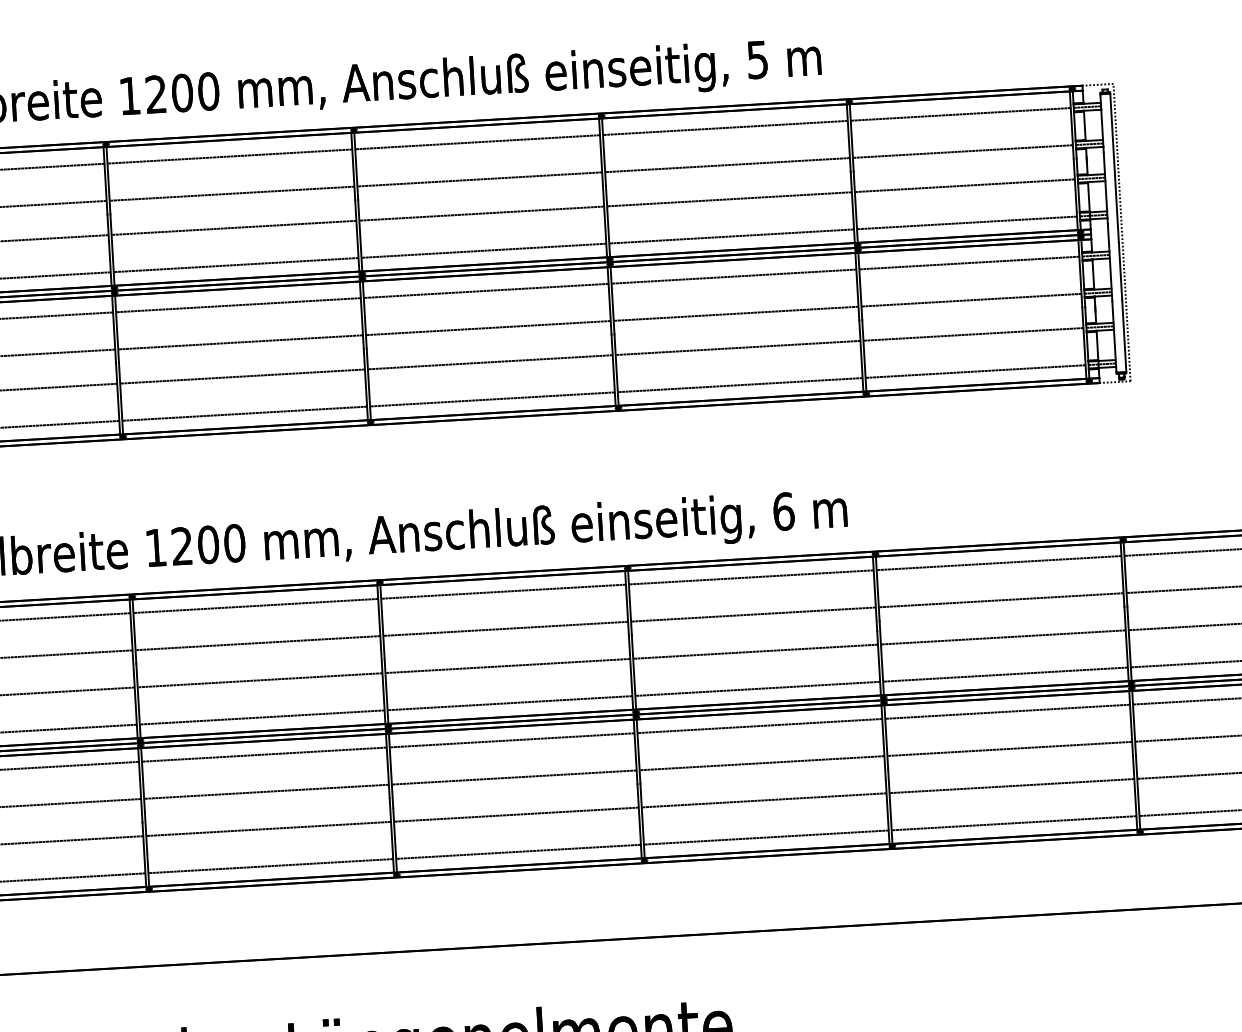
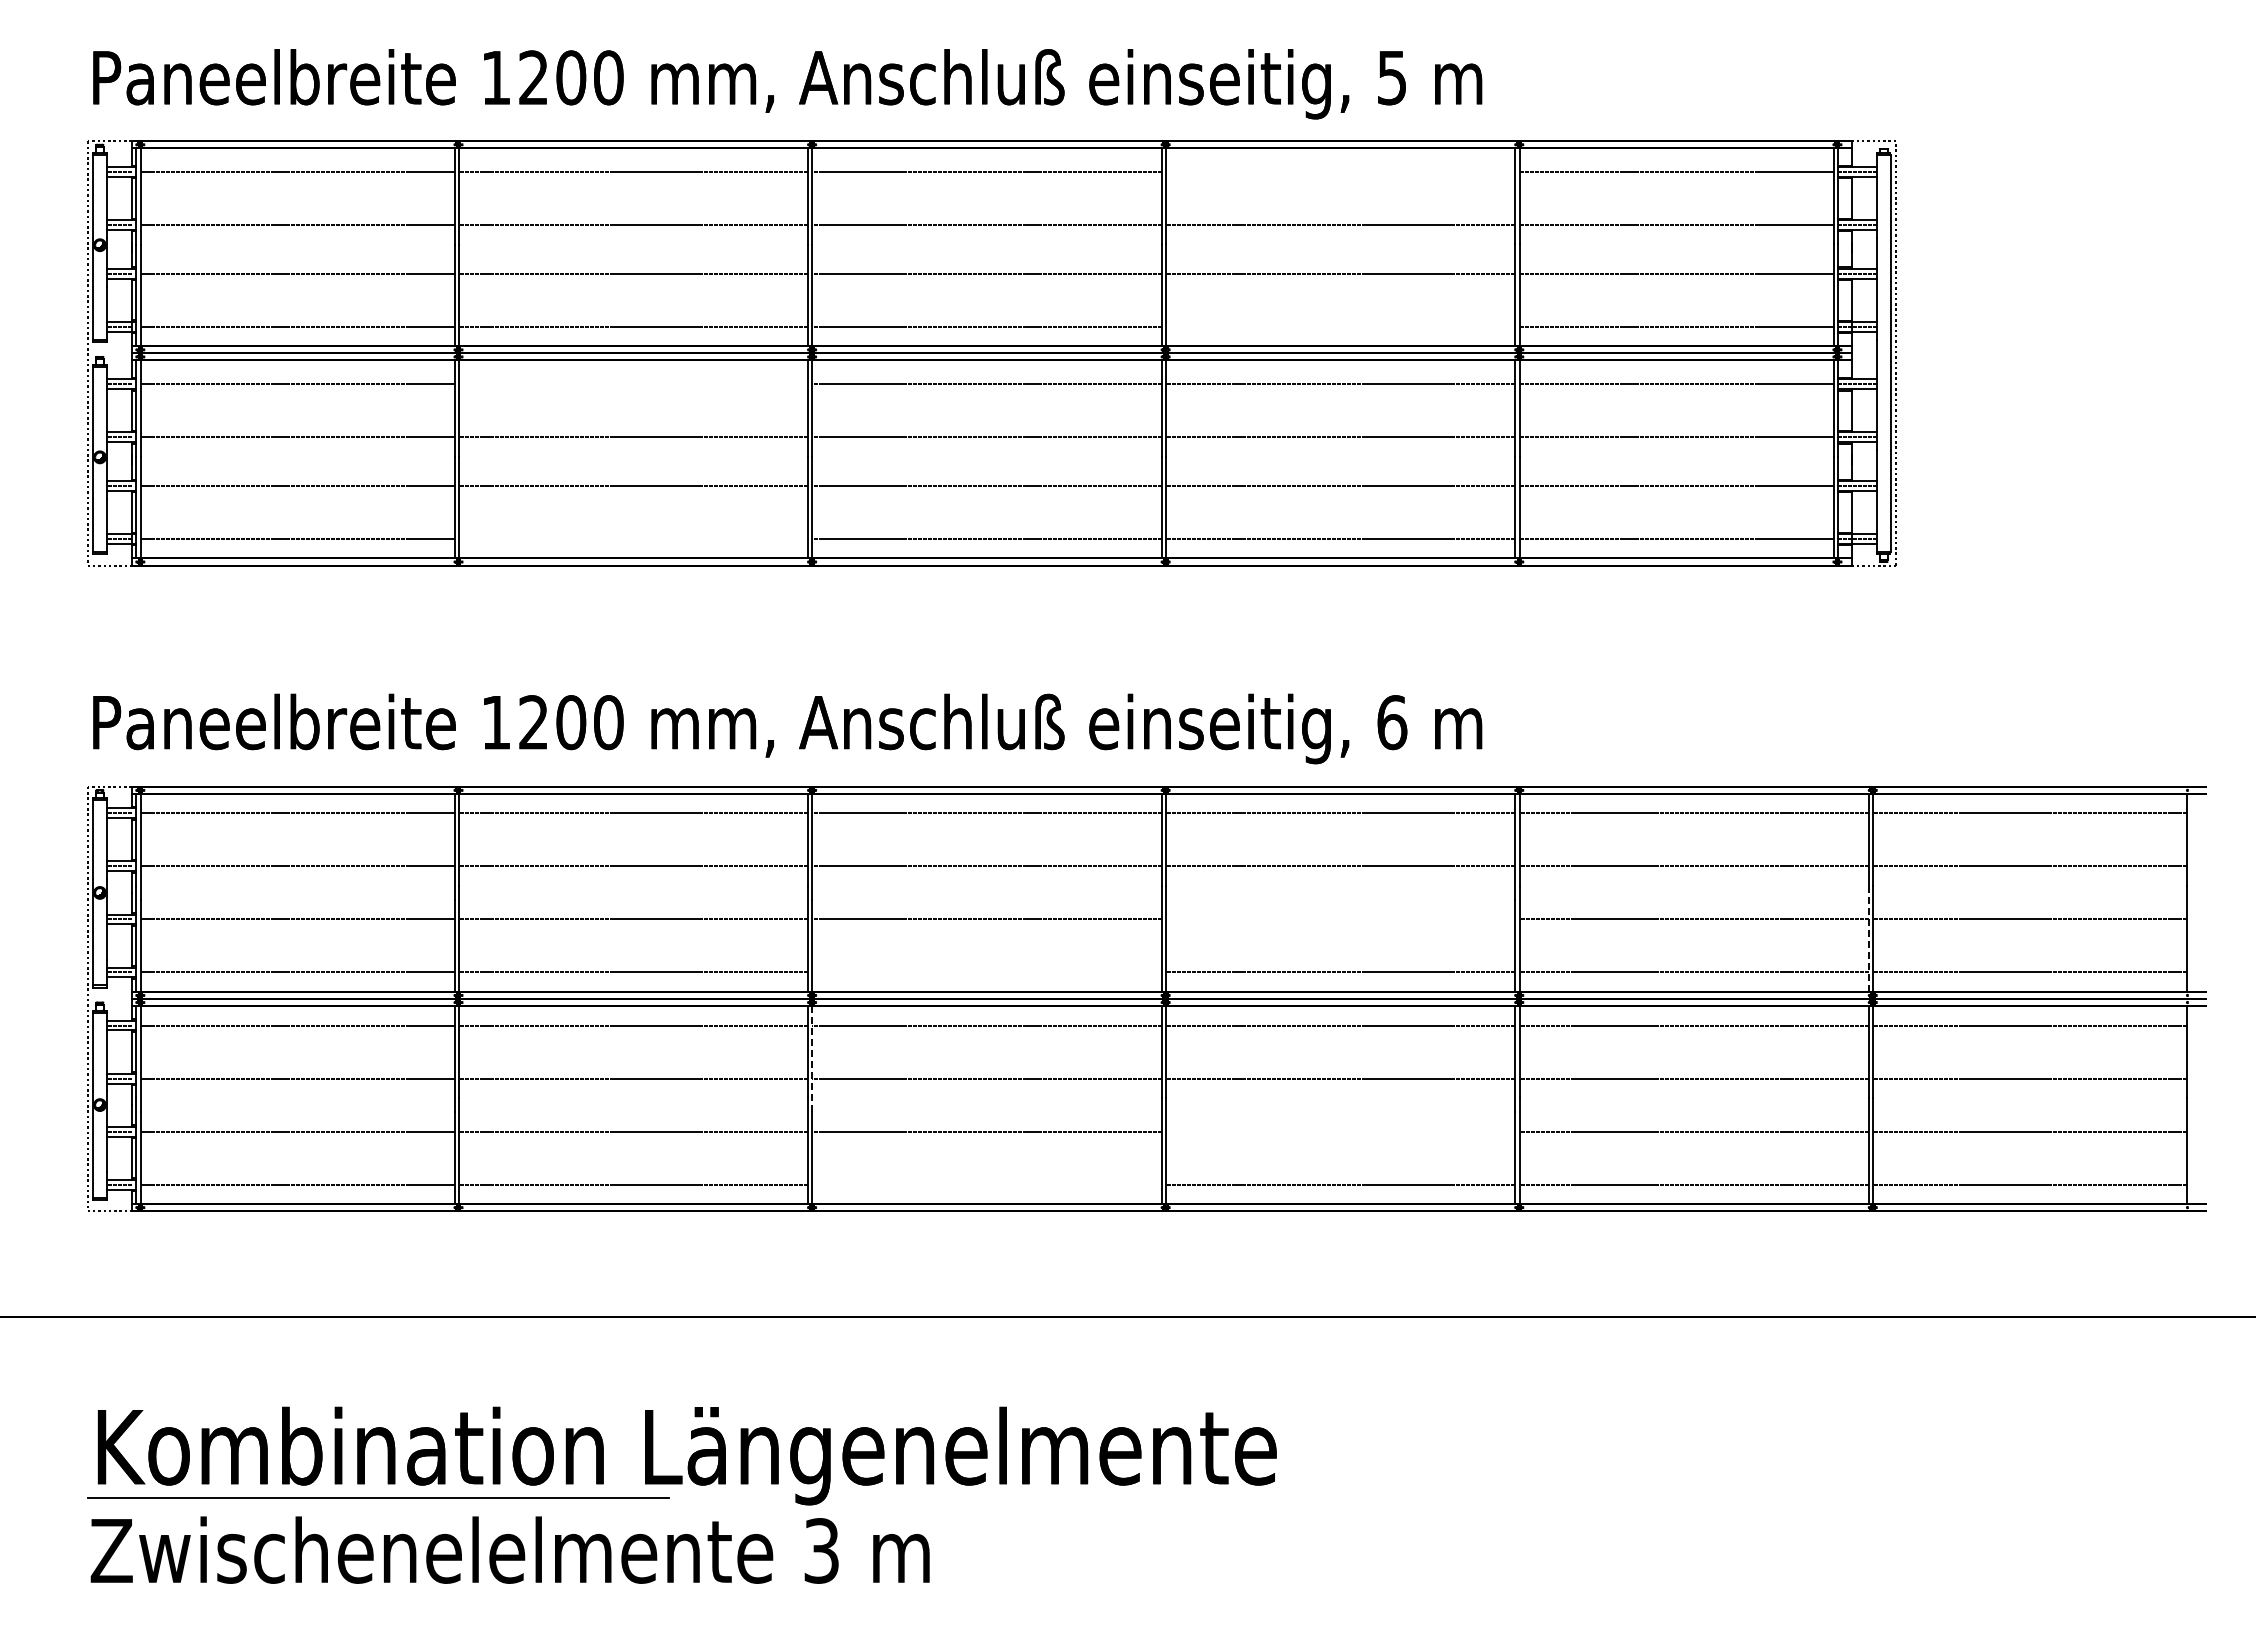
line: (725, 128) -> (1340, 172), removed
line: (731, 236) -> (1340, 326), removed
line: (238, 305) -> (633, 384), removed
line: (244, 414) -> (633, 539), removed
line: (1126, 643) -> (1868, 938), solid -> dashed
line: (755, 651) -> (1340, 919), removed
line: (509, 703) -> (986, 972), removed
line: (391, 771) -> (812, 1059), solid -> dashed
line: (764, 800) -> (1340, 1131), removed
line: (518, 851) -> (986, 1184), removed

